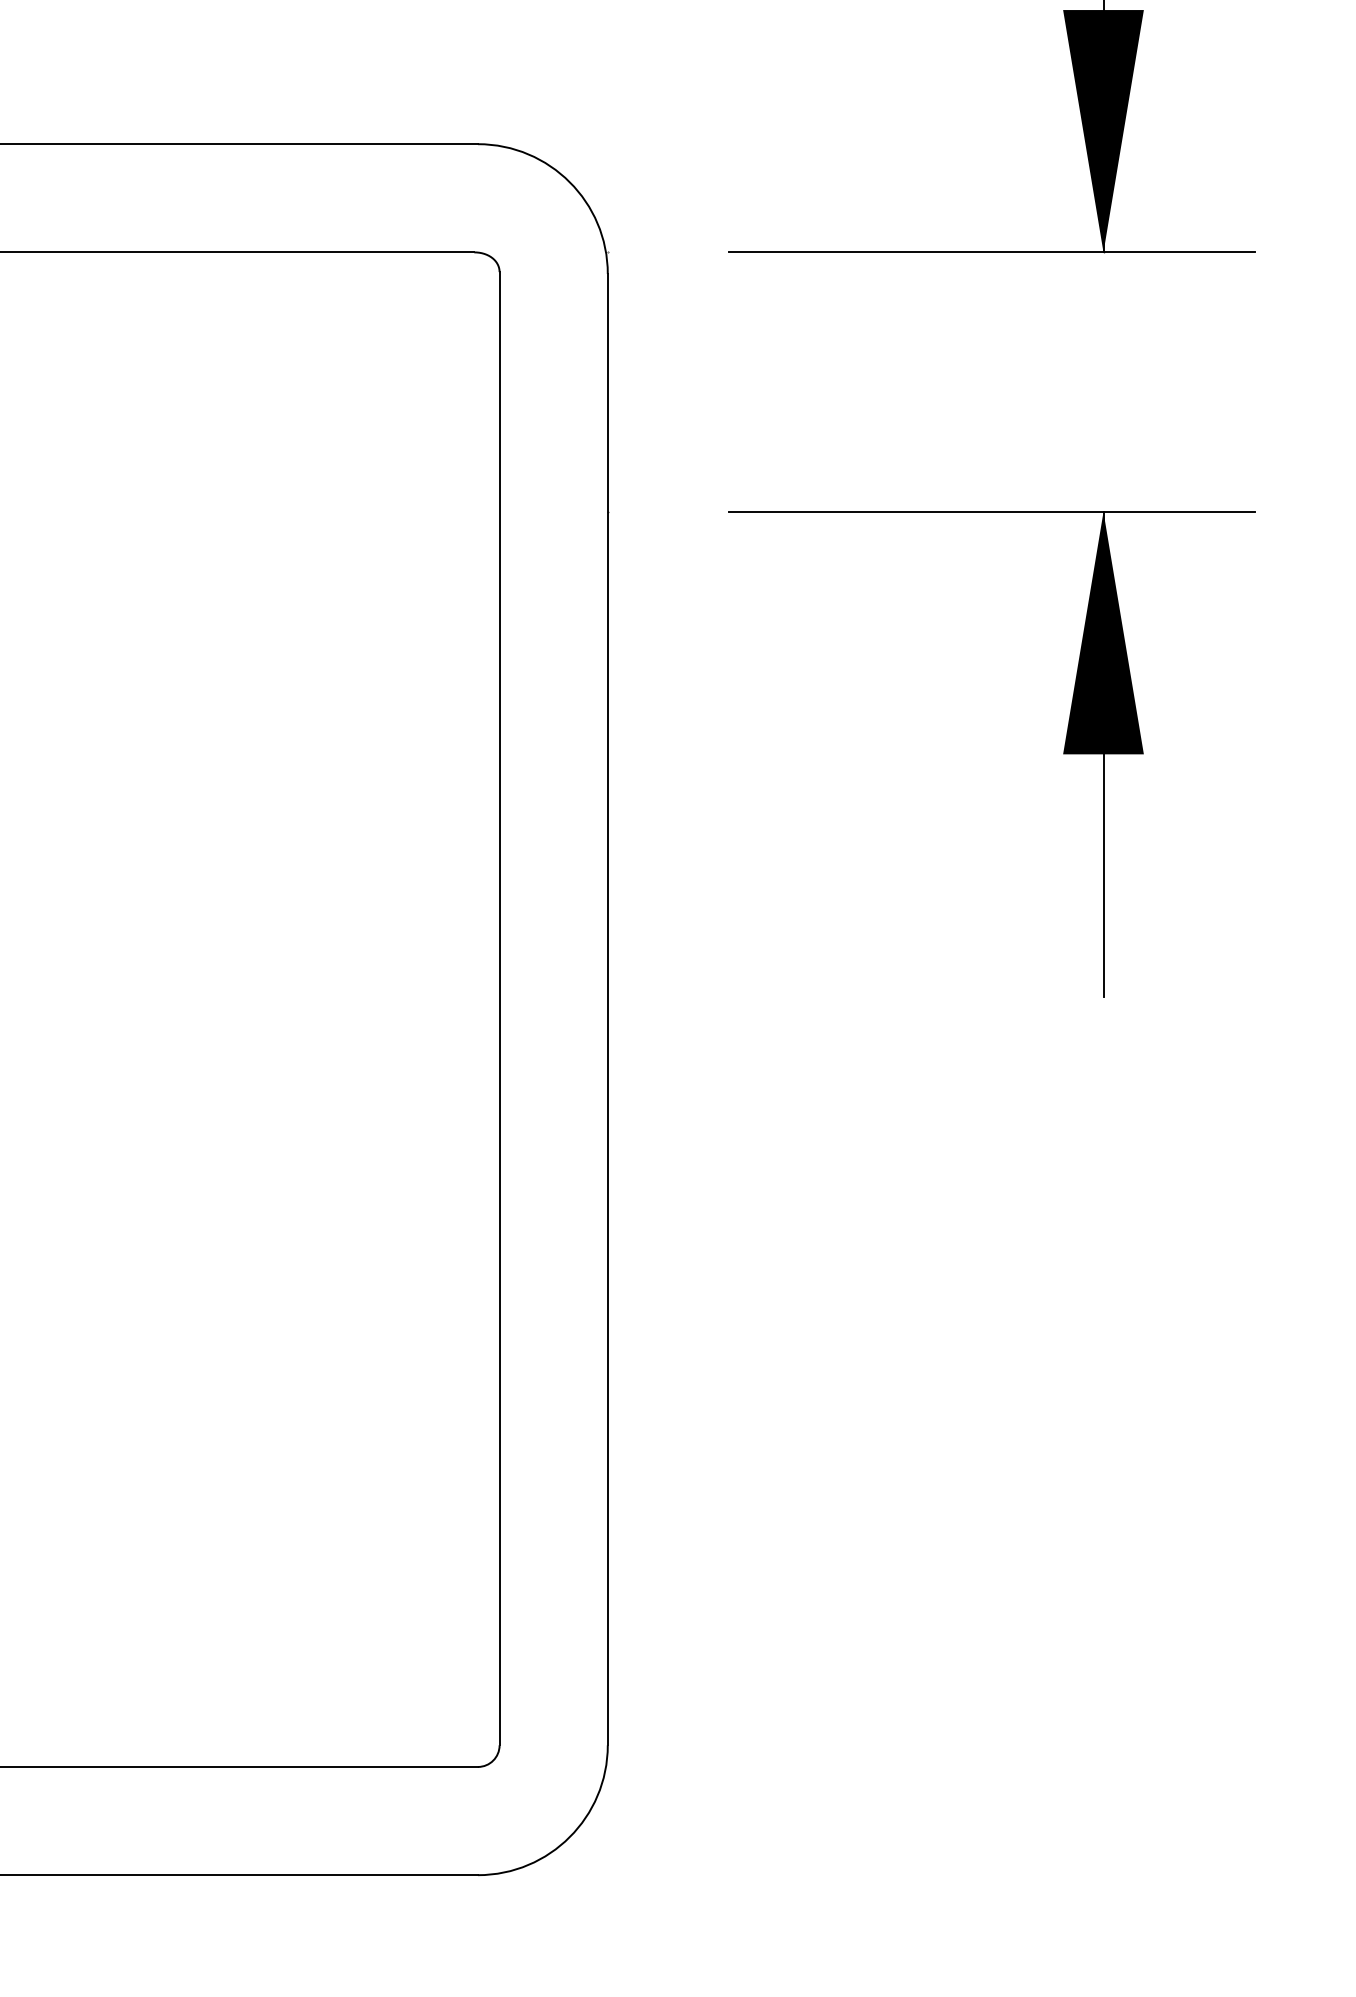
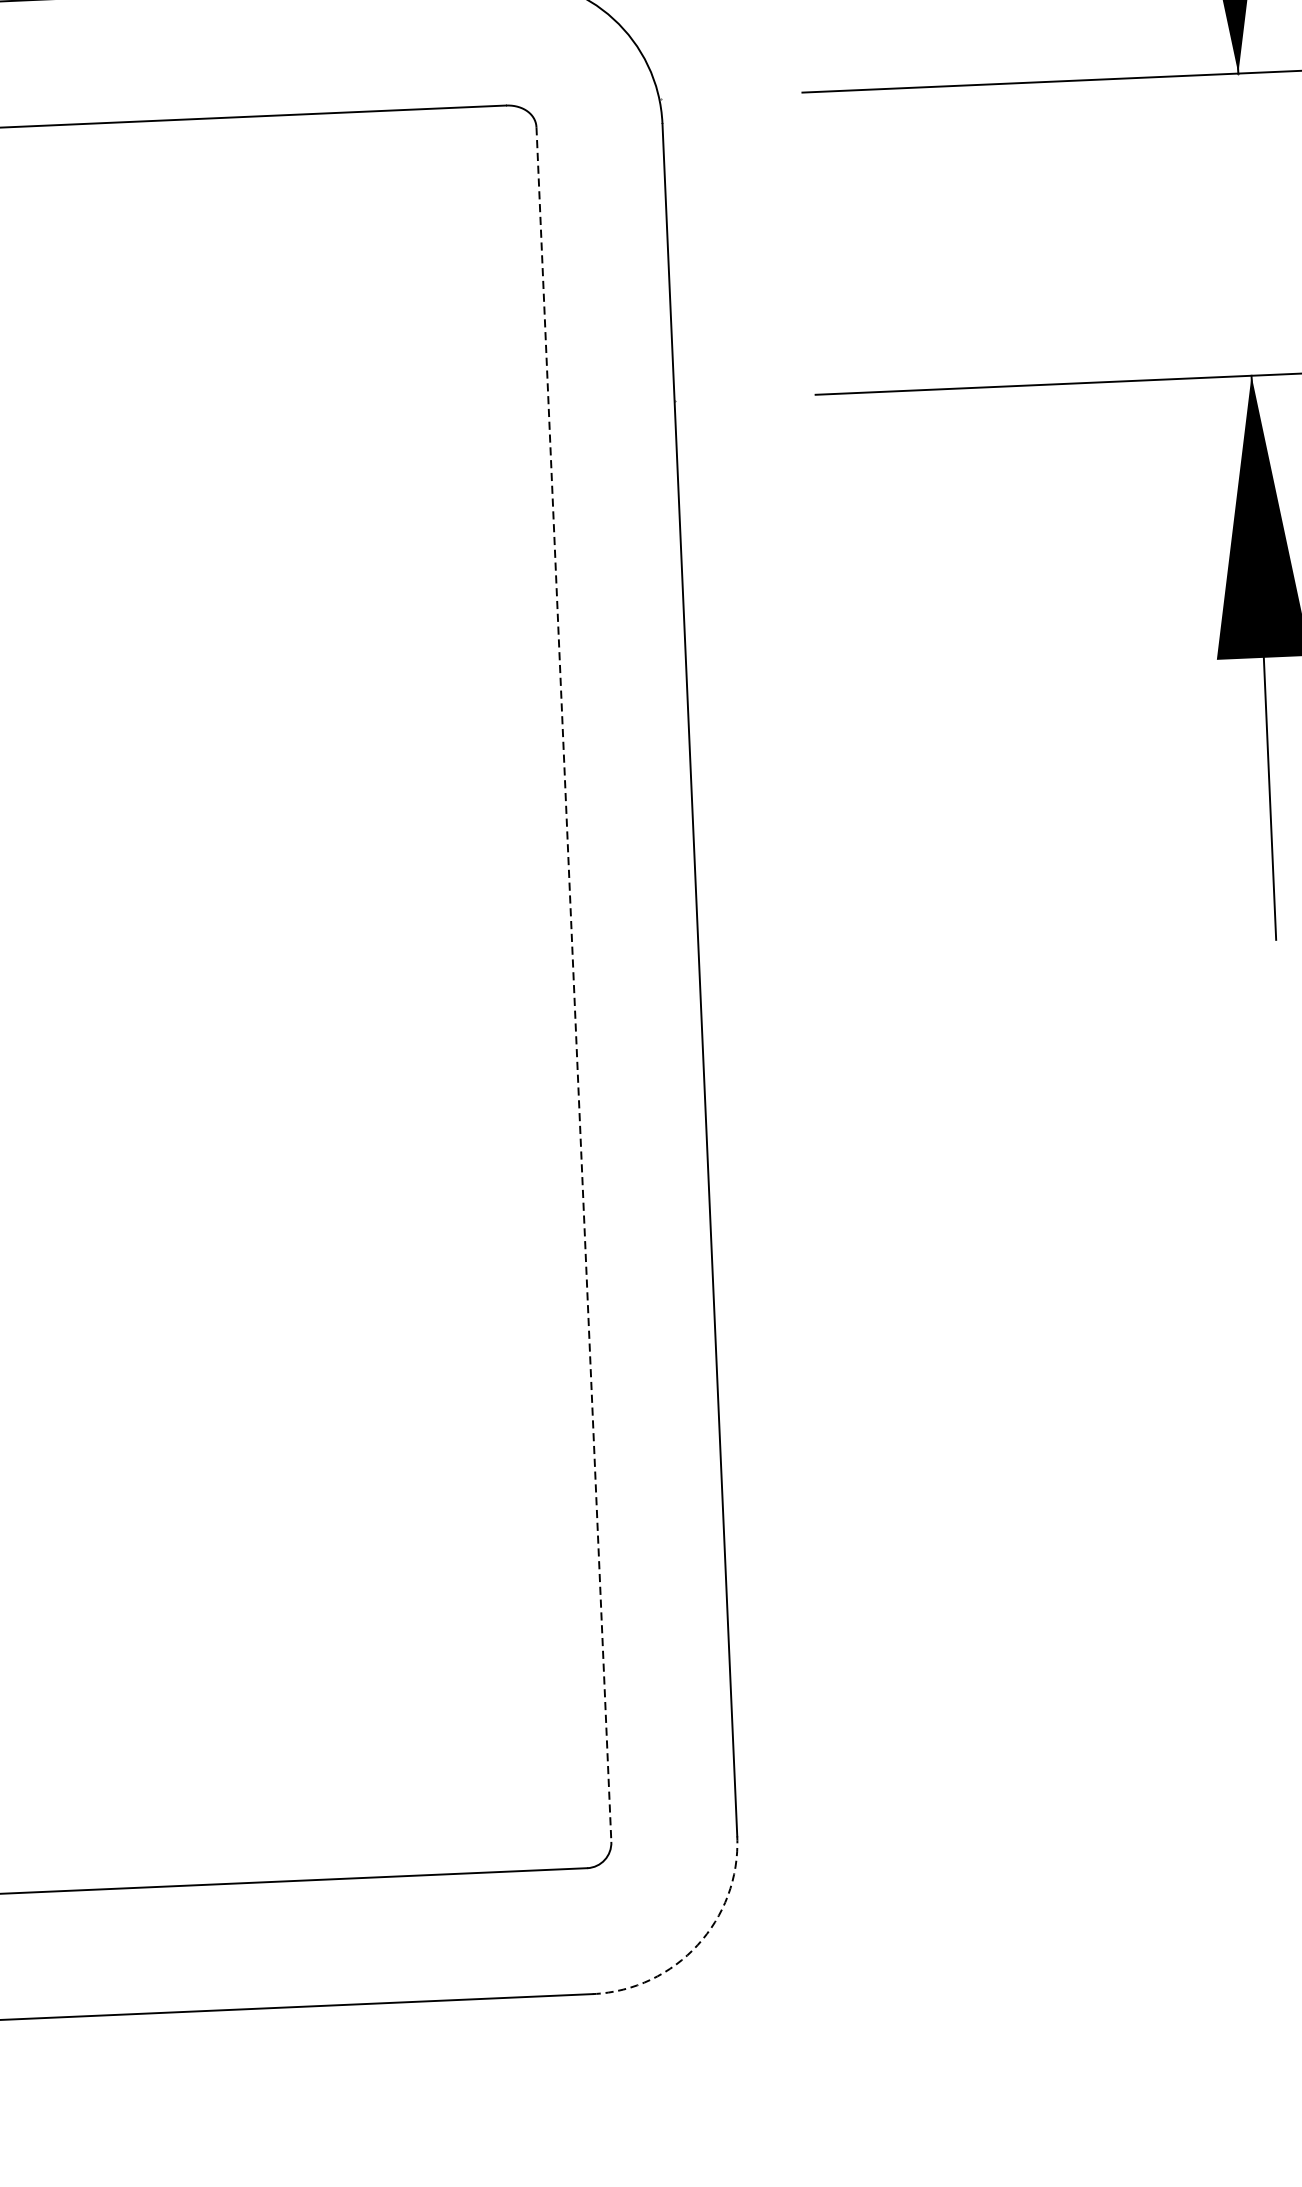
line: (499, 1008) -> (573, 984), solid -> dashed
arc: (569, 1837) -> (697, 1945), solid -> dashed

